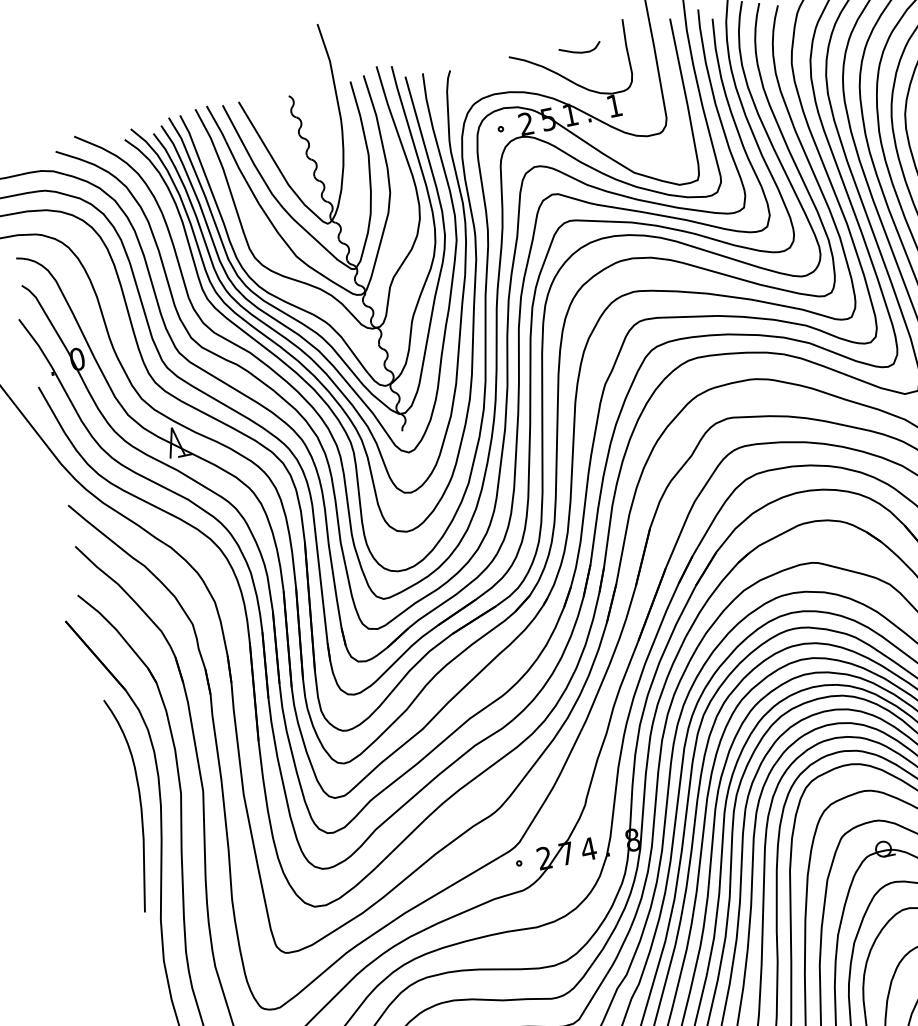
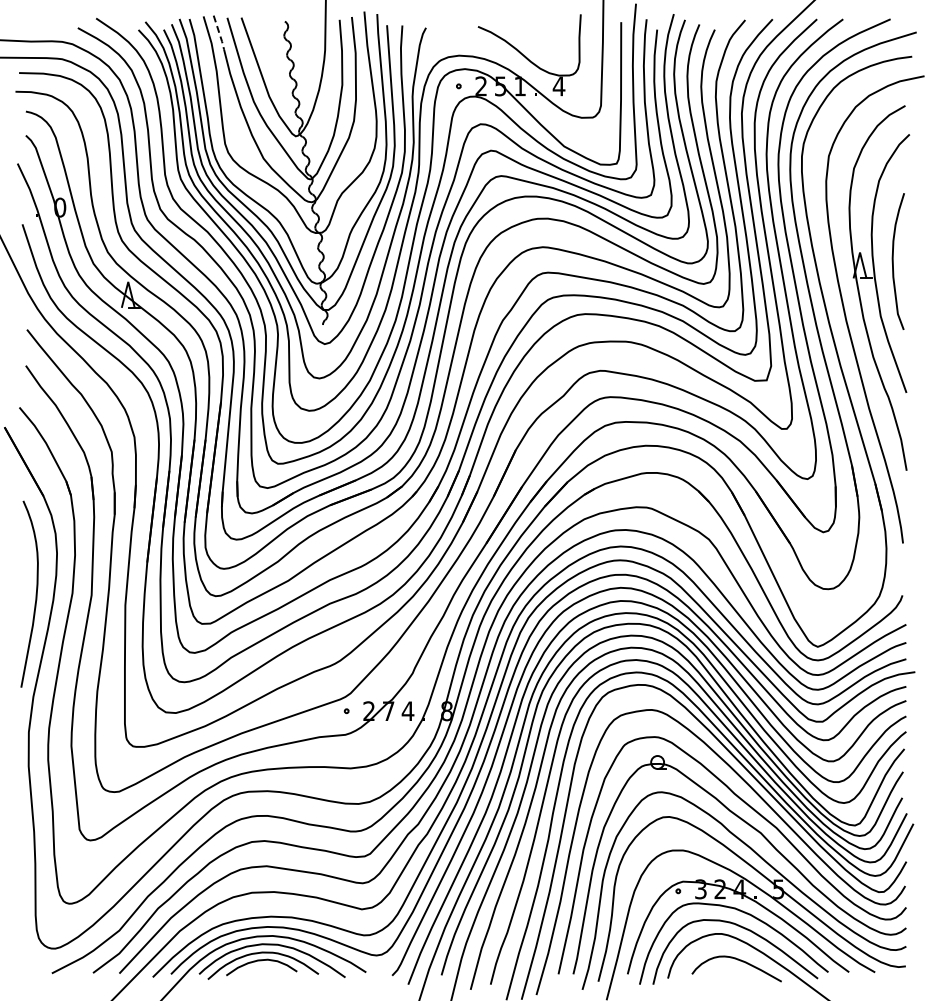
curve: (580, 51) -> (539, 34), removed
text: (613, 106) -> (558, 86), 1 -> 4
line: (217, 124) -> (219, 33), solid -> dashed

